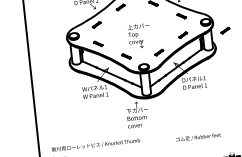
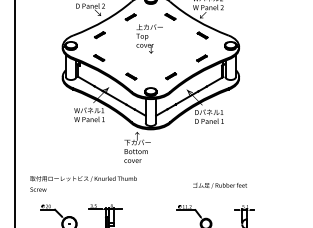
part: (224, 30) -> (252, 58), removed
text: (139, 35) -> (149, 38), moved
text: (197, 137) -> (219, 185), moved

